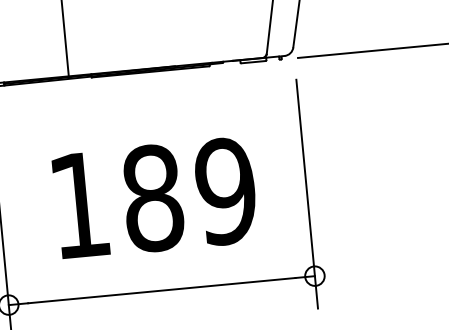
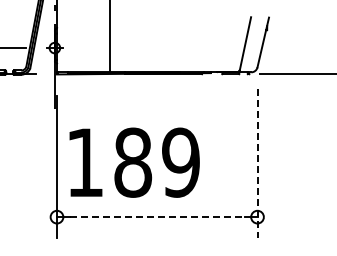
line: (307, 194) -> (257, 163), solid -> dashed
text: (155, 197) -> (134, 162), moved
line: (162, 291) -> (157, 217), solid -> dashed

